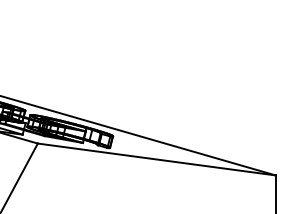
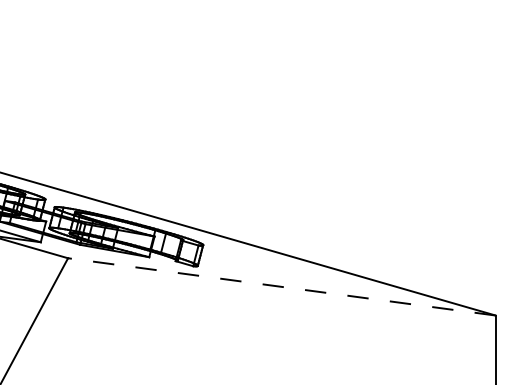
line: (156, 159) -> (281, 286), solid -> dashed

